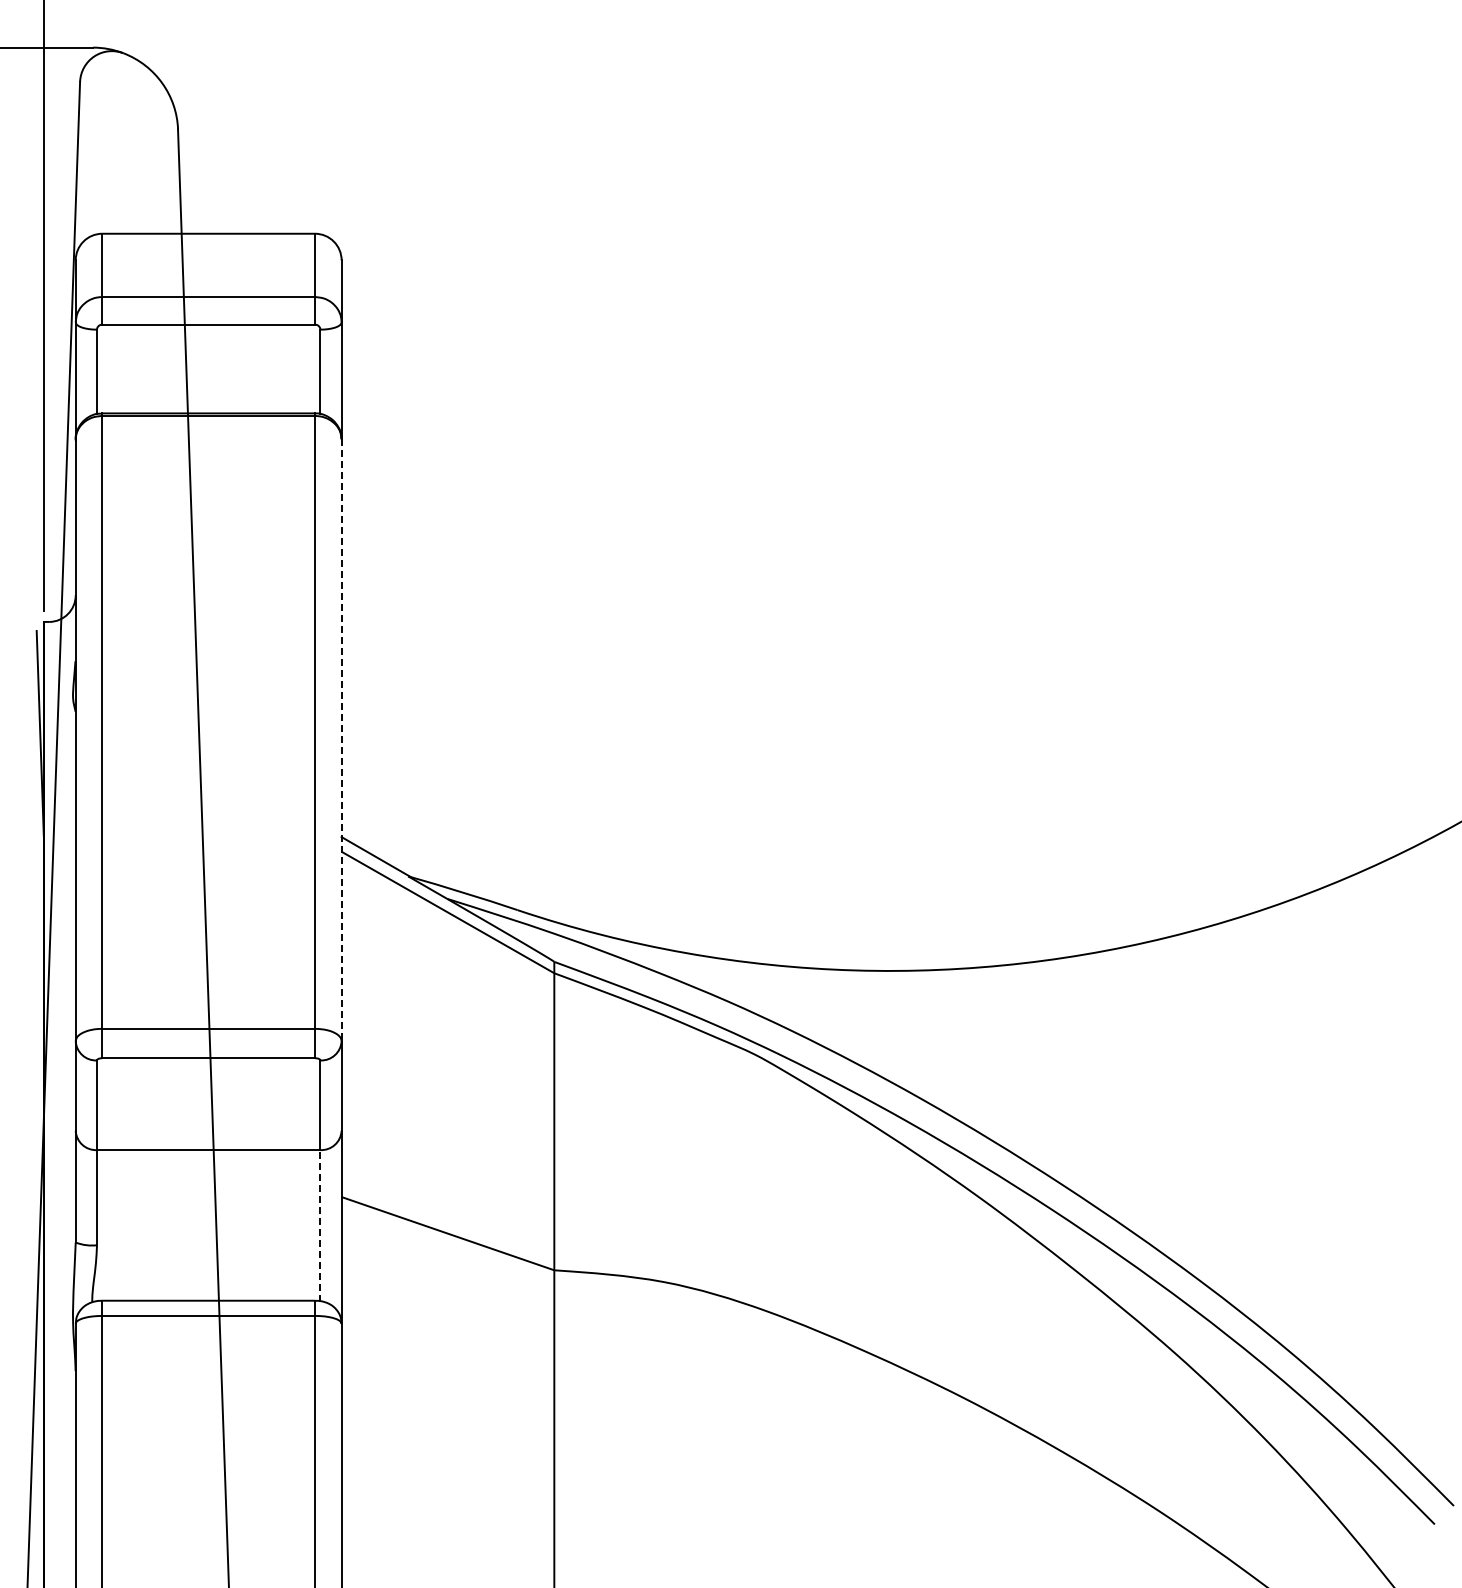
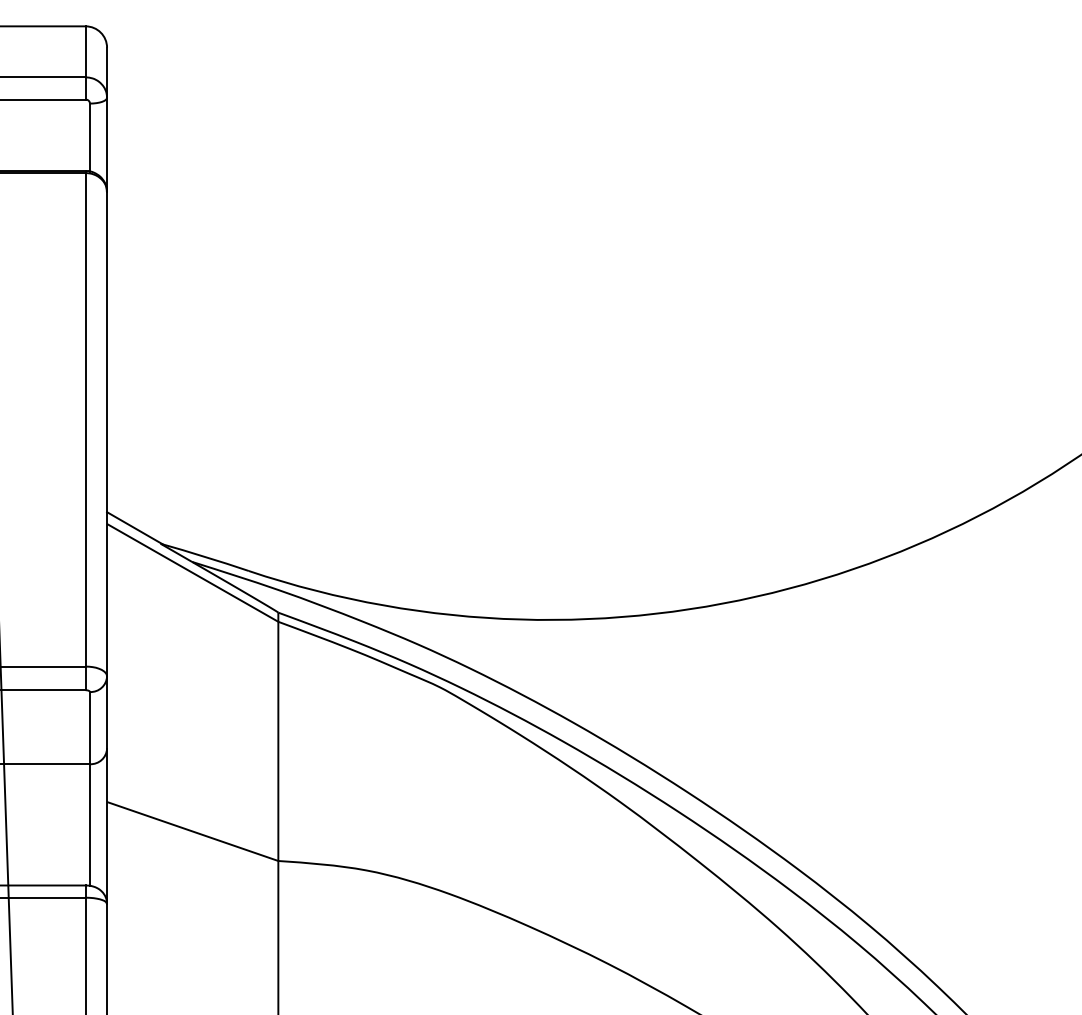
line: (341, 740) -> (106, 434), dashed -> solid
line: (320, 1226) -> (90, 825), dashed -> solid

